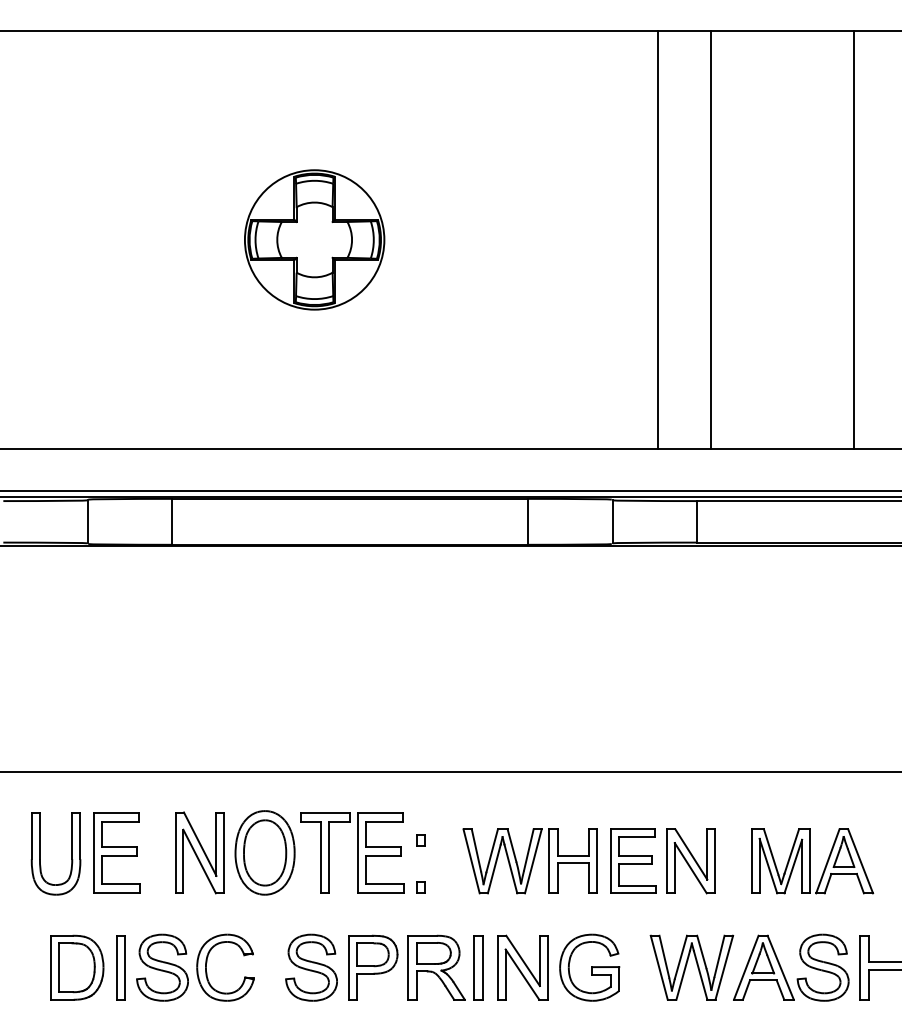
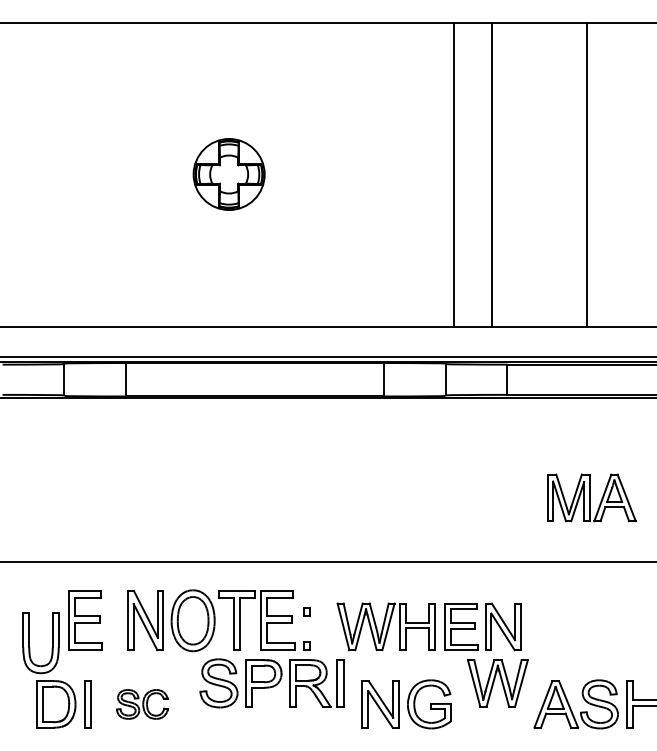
part: (313, 239) -> (228, 174), size x0.7
line: (658, 239) -> (454, 174), moved
line: (710, 239) -> (491, 174), moved
line: (853, 239) -> (586, 174), moved
part: (41, 859) -> (30, 647), moved
part: (812, 860) -> (591, 497), moved
part: (195, 967) -> (142, 704), size x0.6
part: (383, 967) -> (271, 683), moved
part: (691, 967) -> (497, 683), moved

